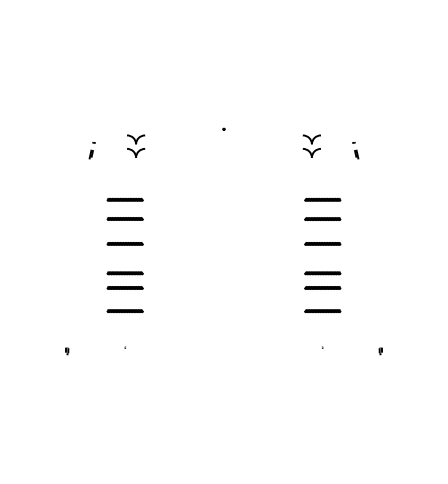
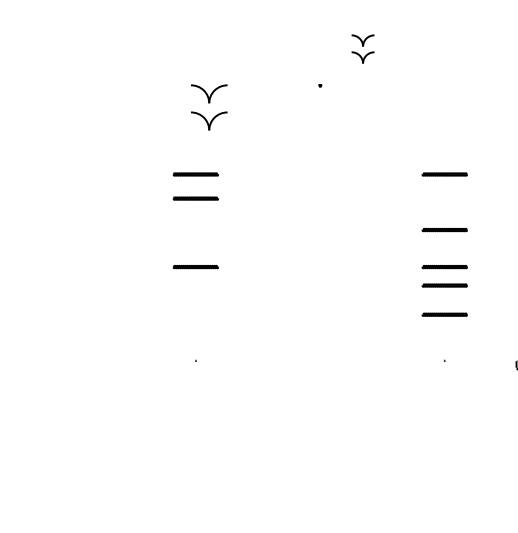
part: (136, 145) -> (210, 106), size x1.6
part: (311, 145) -> (362, 48), moved
part: (91, 150) -> (153, 112), removed
part: (355, 150) -> (486, 112), removed
line: (322, 218) -> (444, 198), removed
line: (124, 243) -> (194, 229), removed
line: (124, 287) -> (194, 284), removed
line: (124, 311) -> (194, 315), removed
part: (67, 351) -> (123, 365), removed

